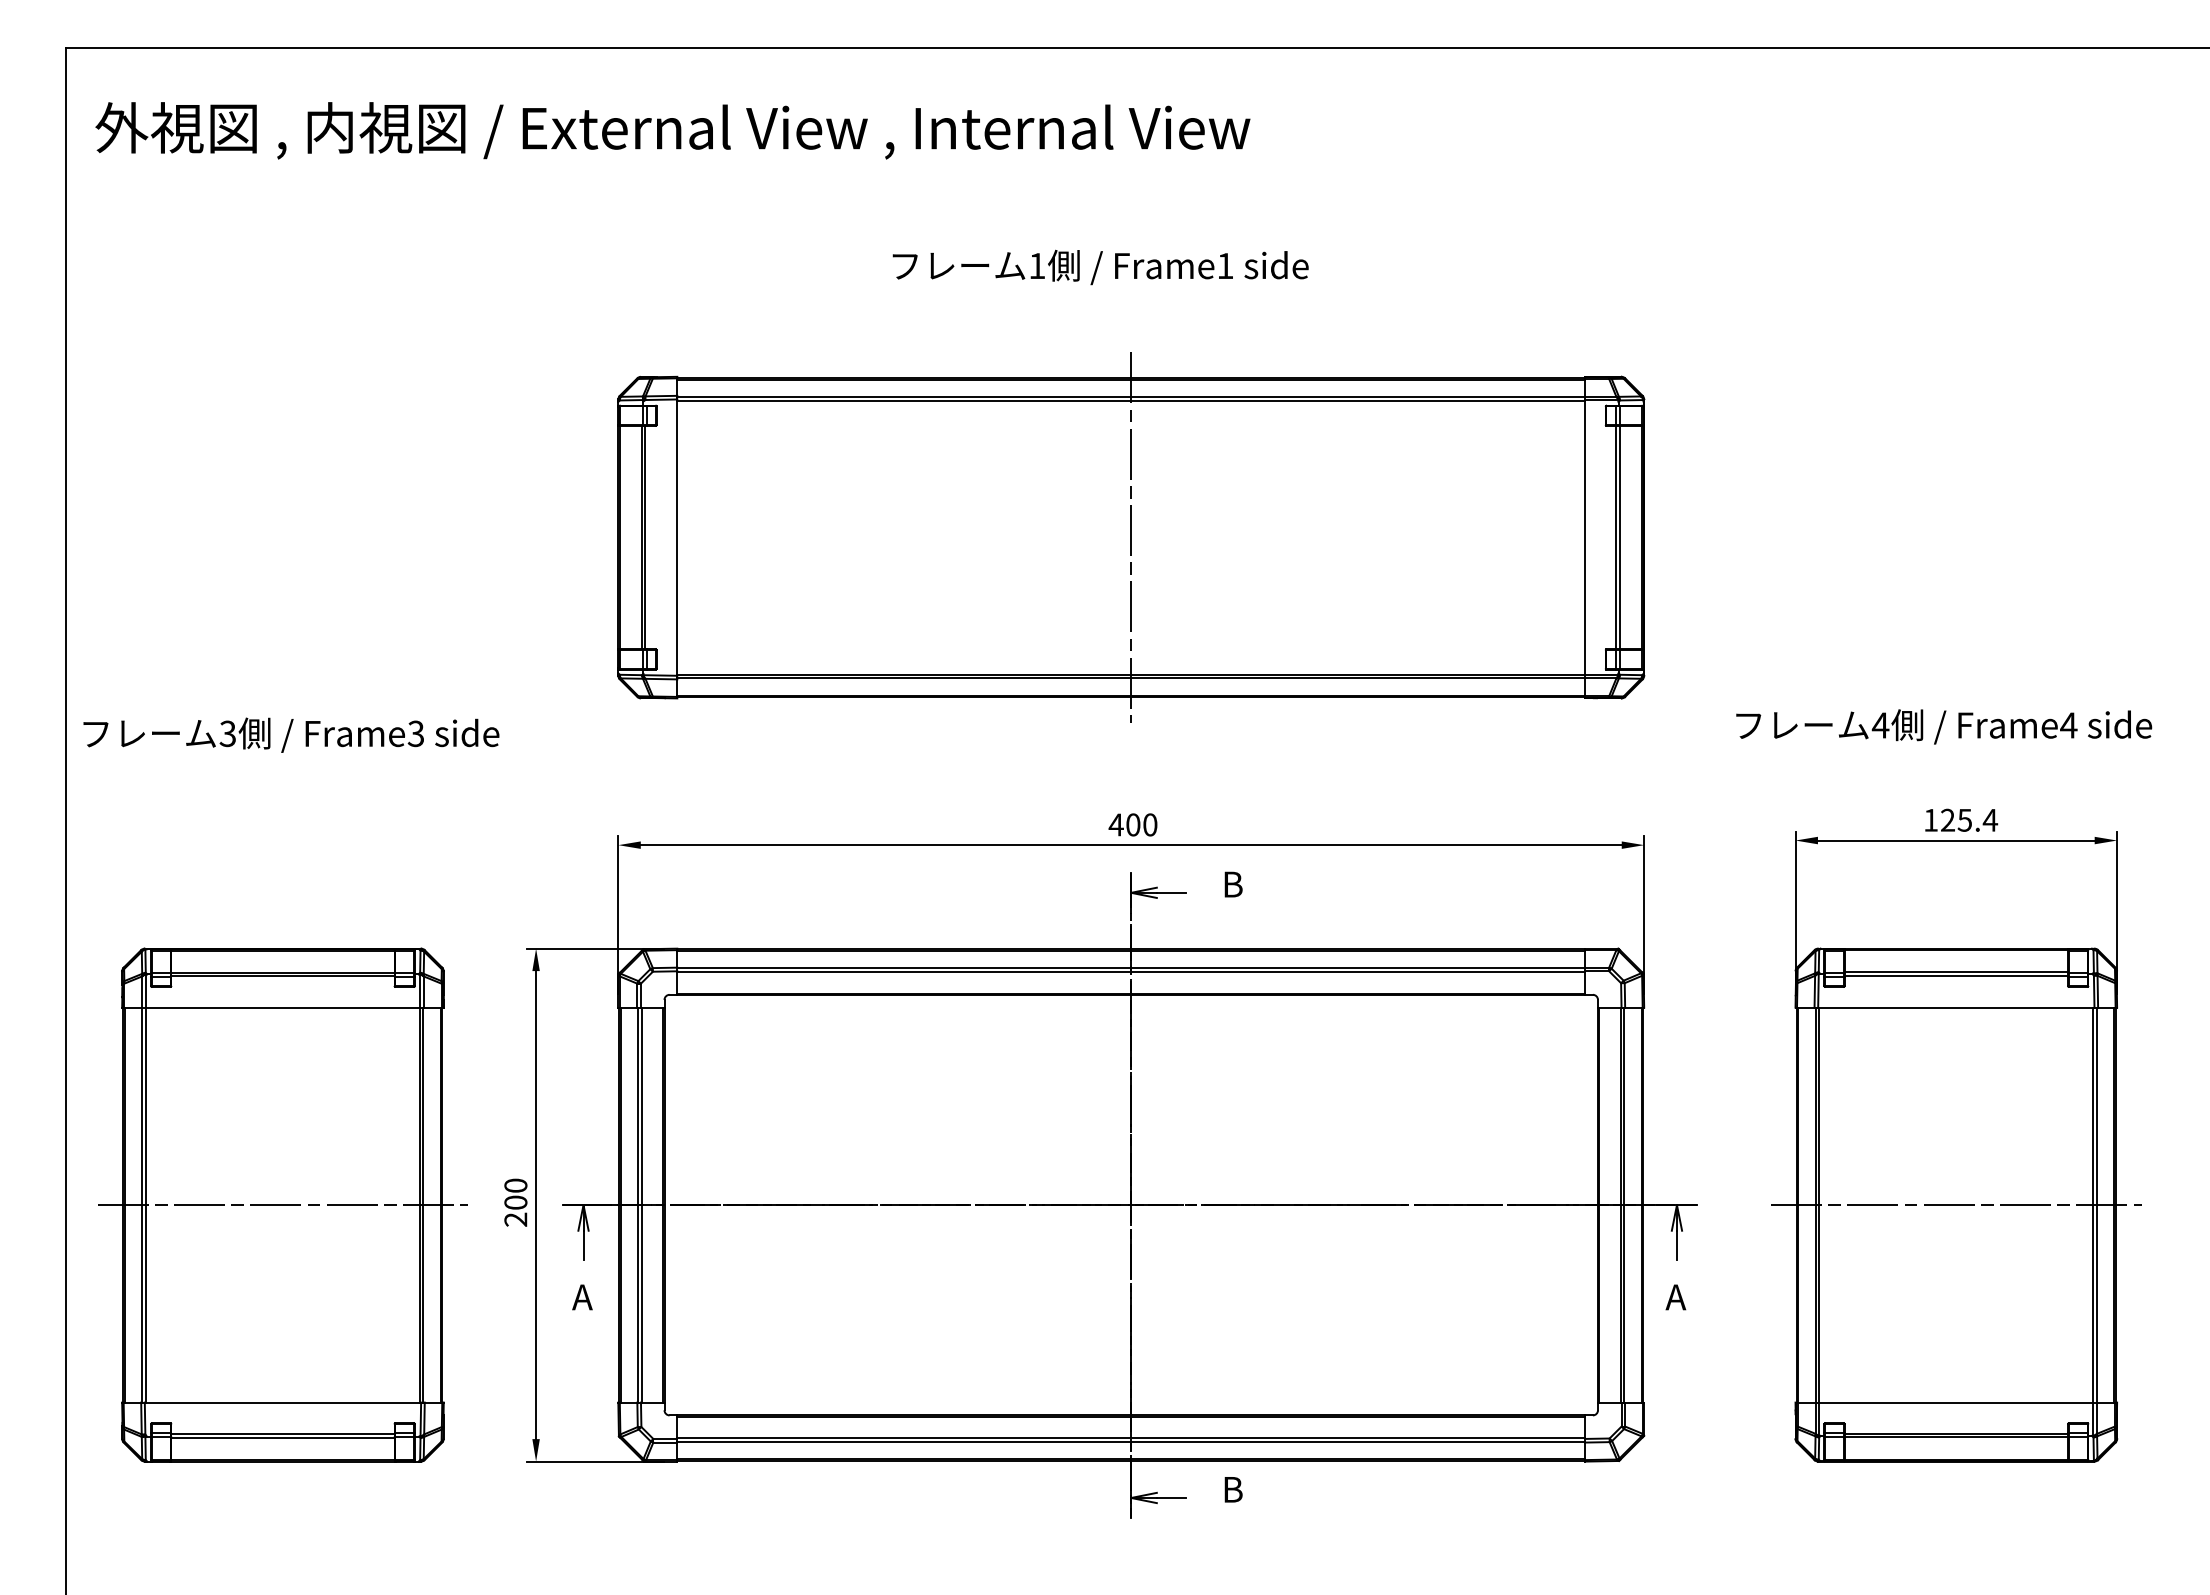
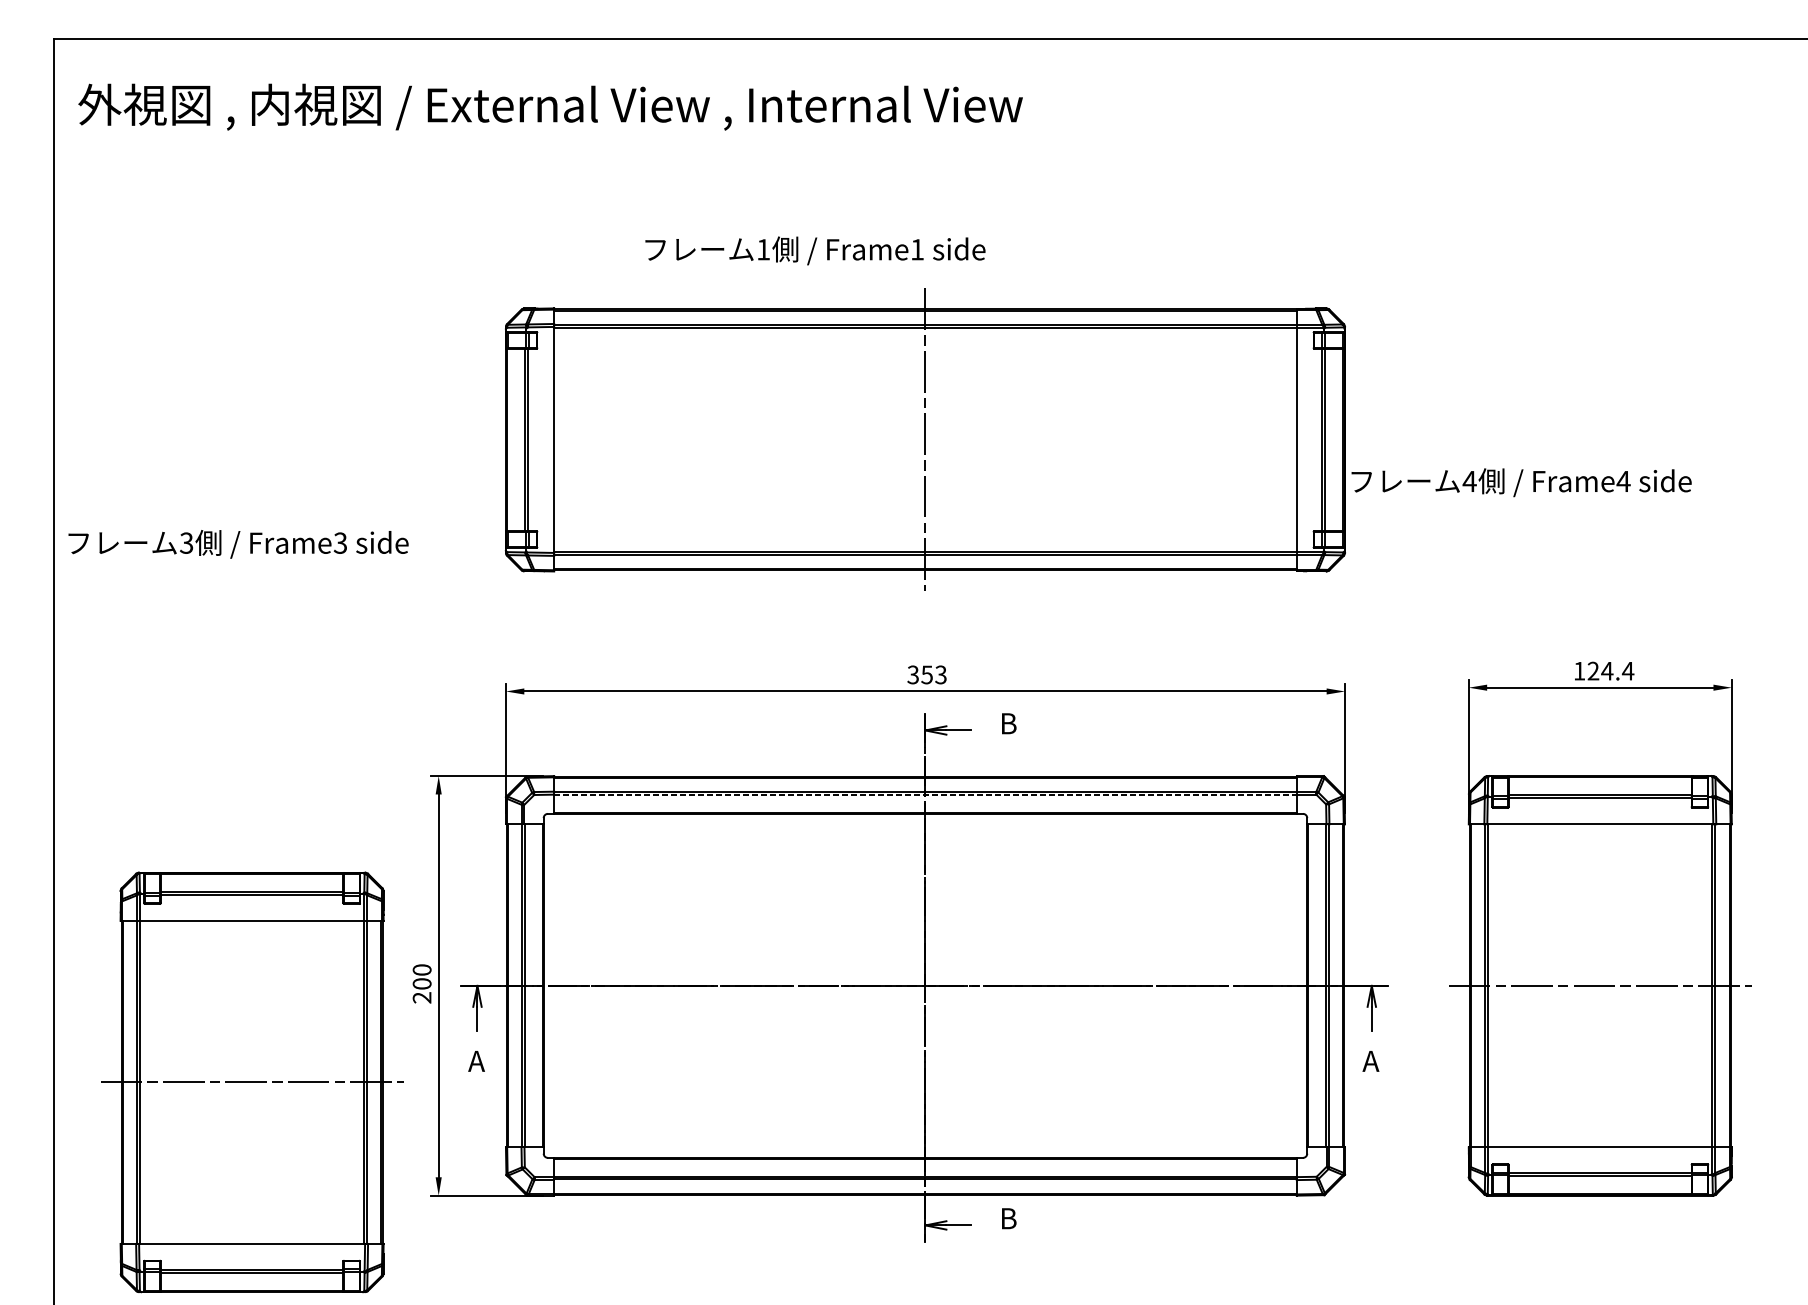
text: (1100, 267) -> (815, 250), moved
text: (1944, 726) -> (1521, 482), moved
text: (291, 734) -> (238, 543), moved
text: (1964, 820) -> (1606, 671), 125.4 -> 124.4
text: (1132, 824) -> (926, 674), 400 -> 353
line: (1131, 972) -> (925, 795), solid -> dashed
part: (282, 1204) -> (251, 1081), moved

